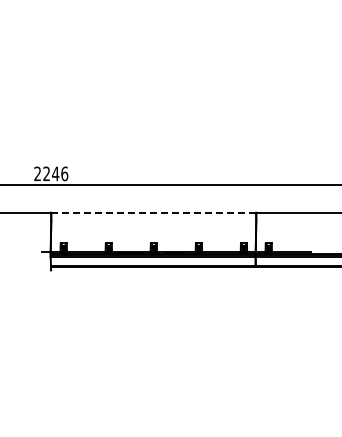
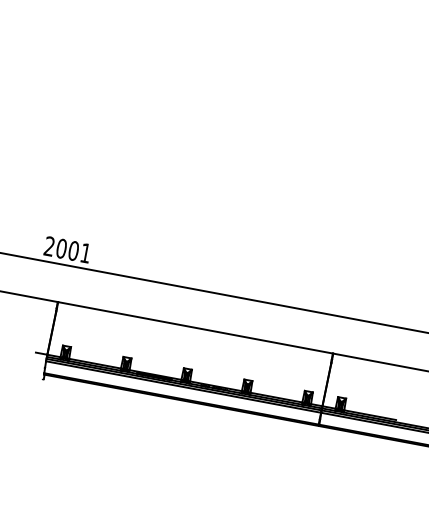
text: (55, 173) -> (73, 250), 2246 -> 2001
line: (154, 212) -> (196, 327), dashed -> solid

